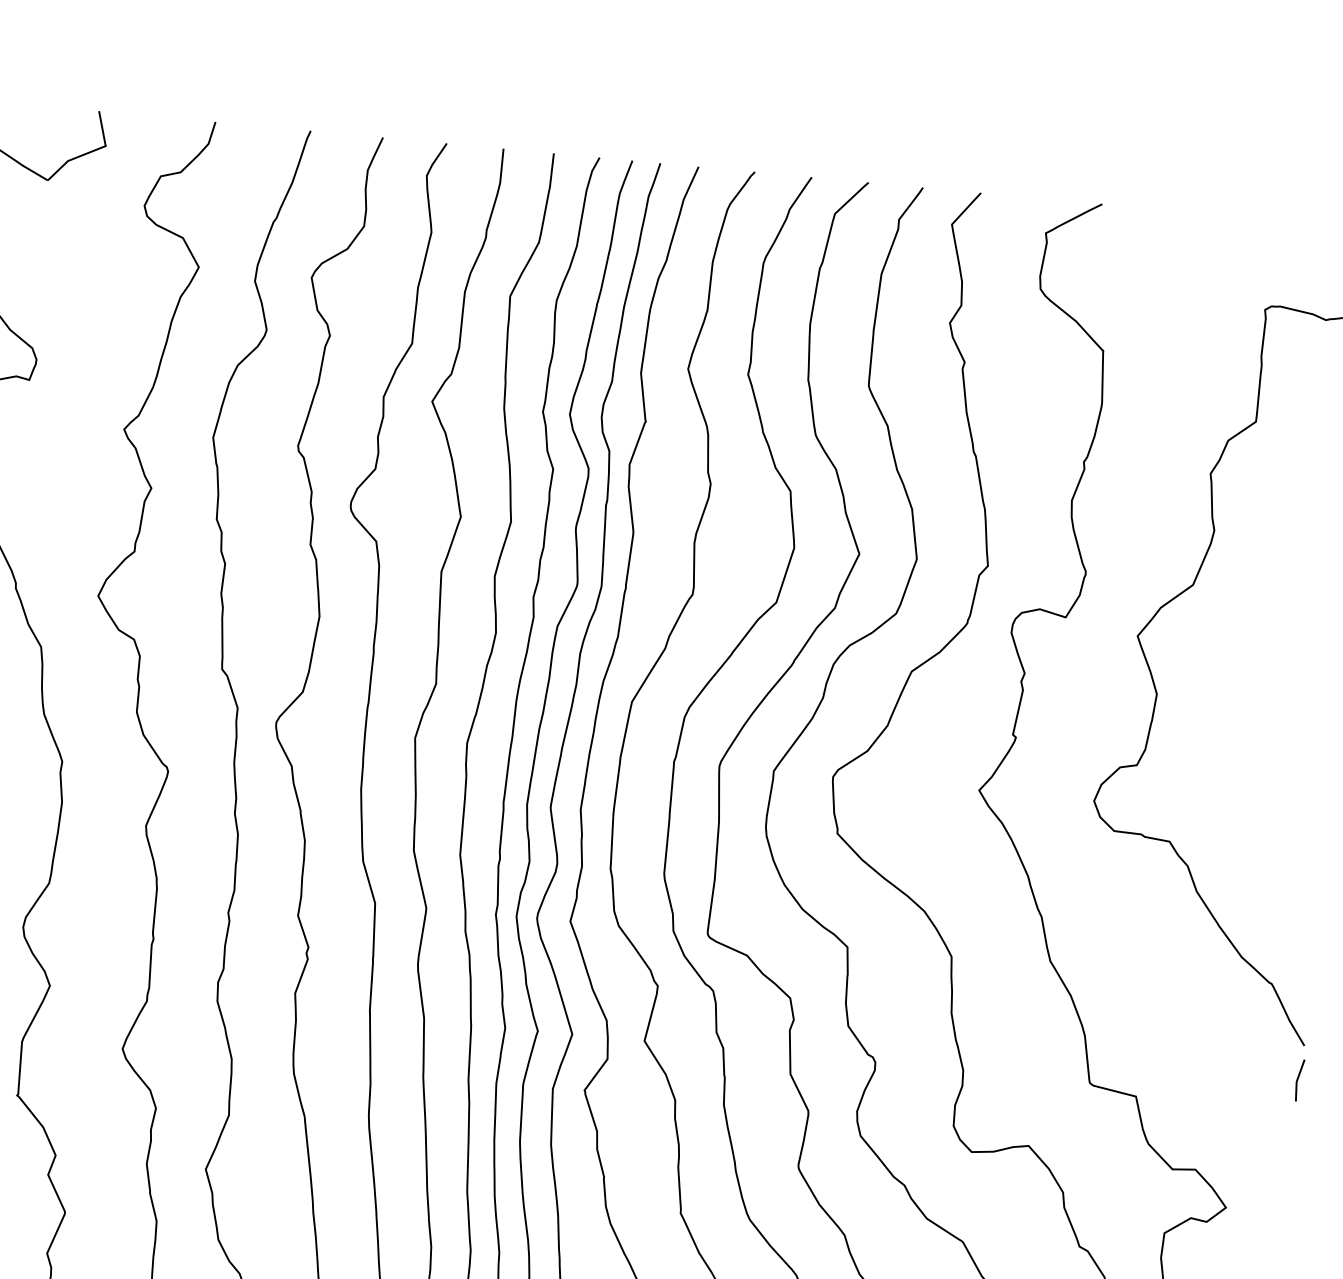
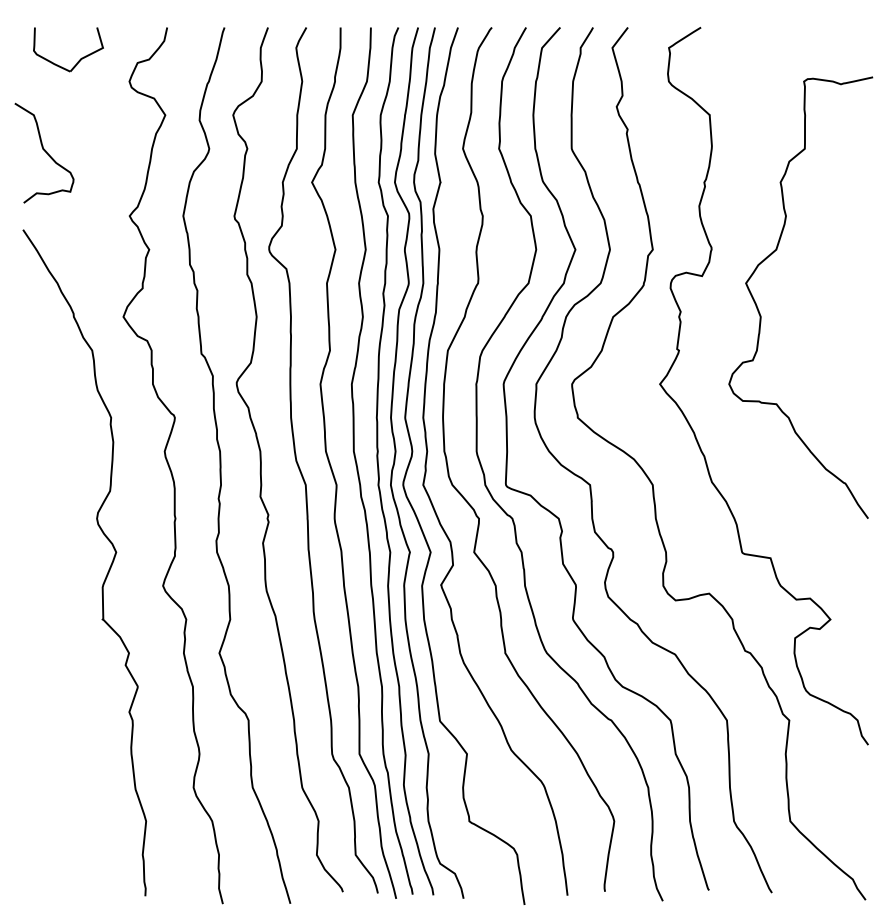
line: (1298, 1080) -> (866, 539), removed

